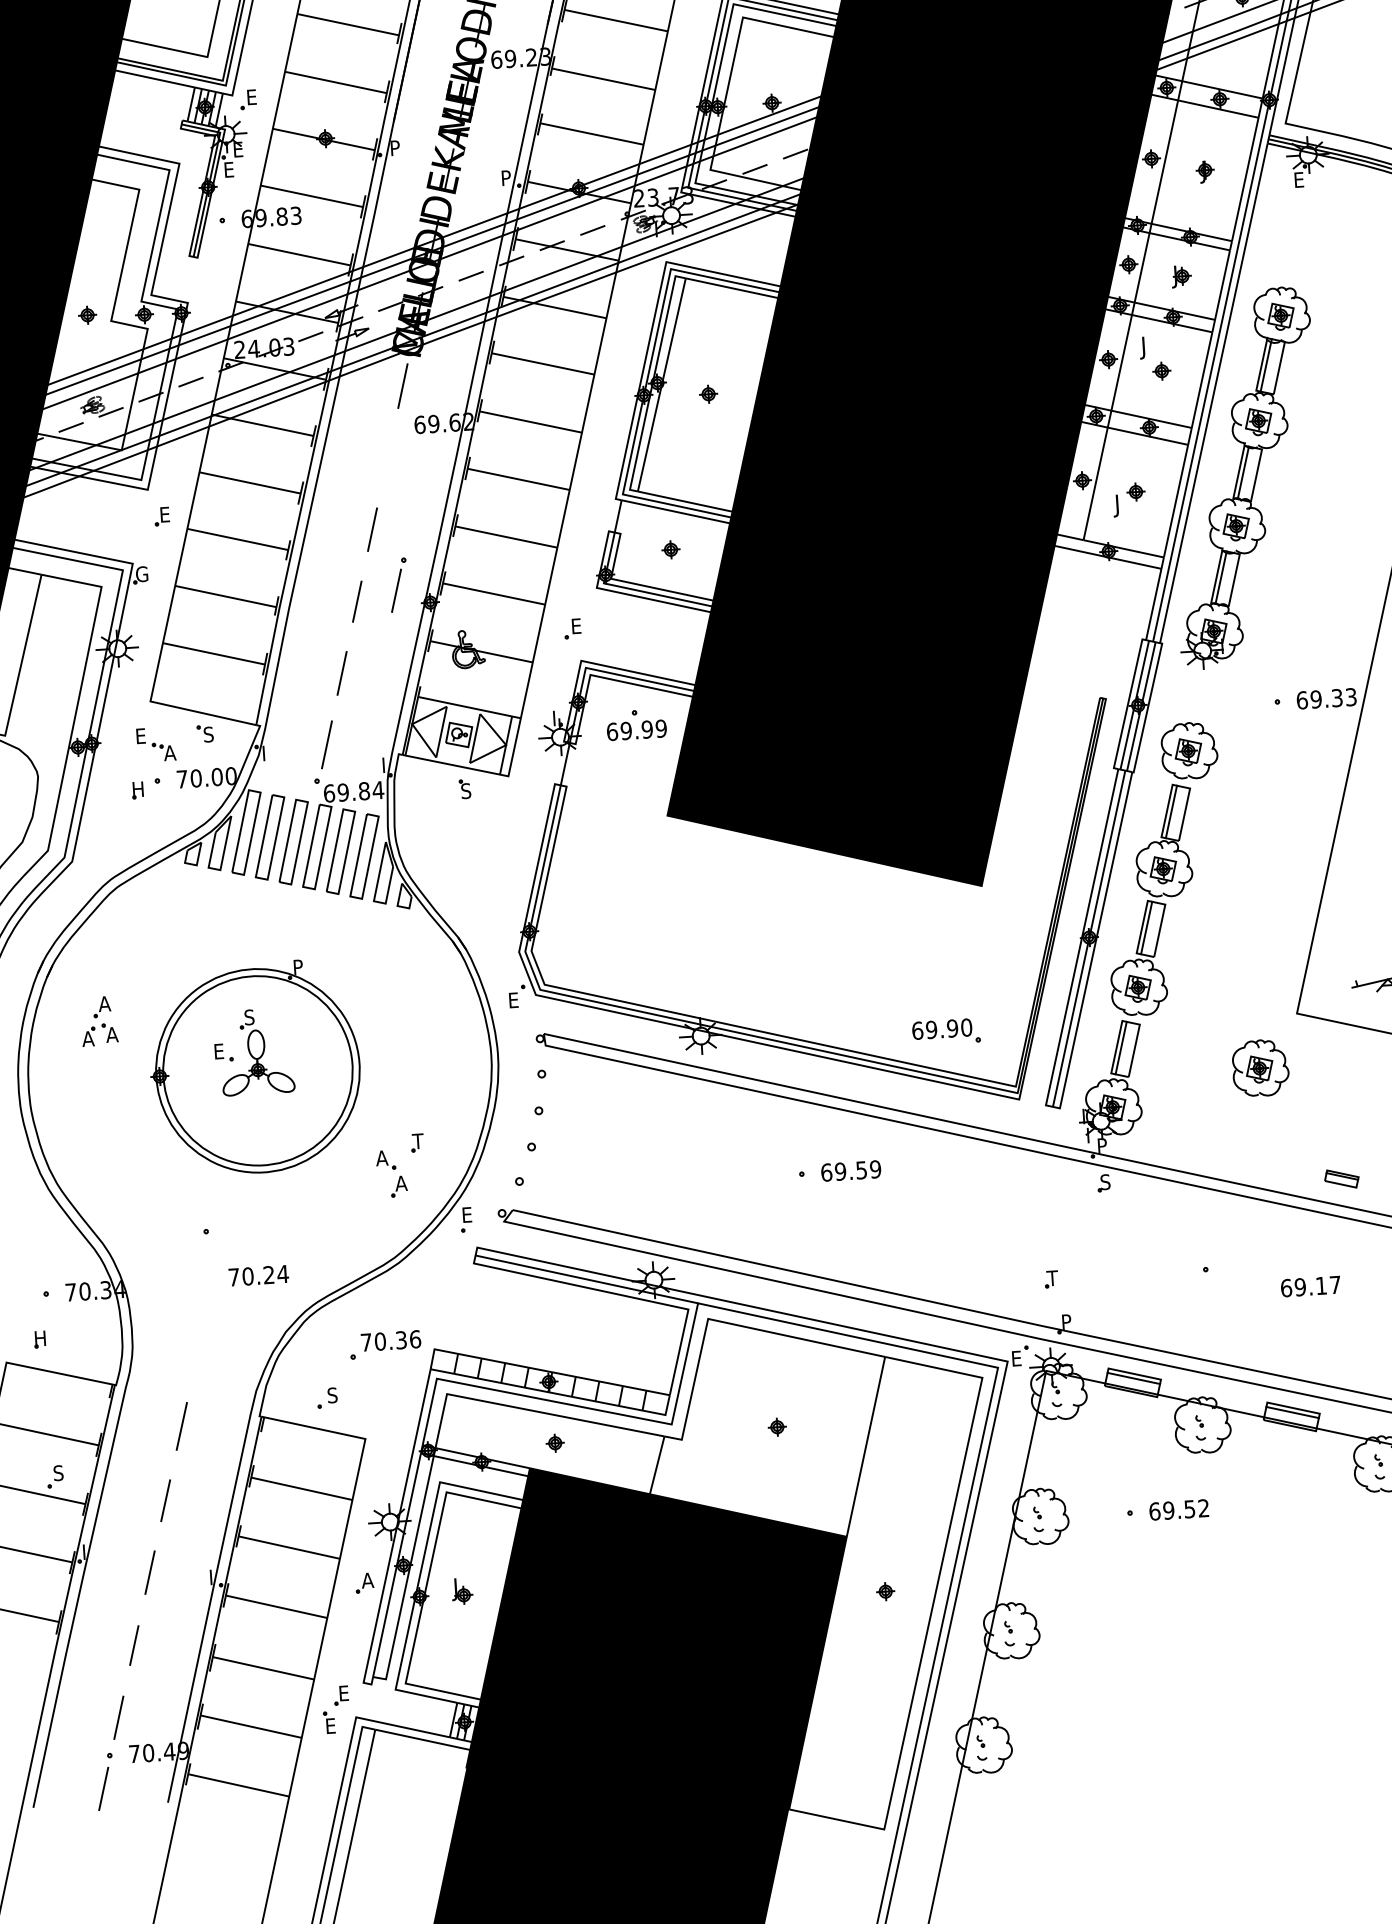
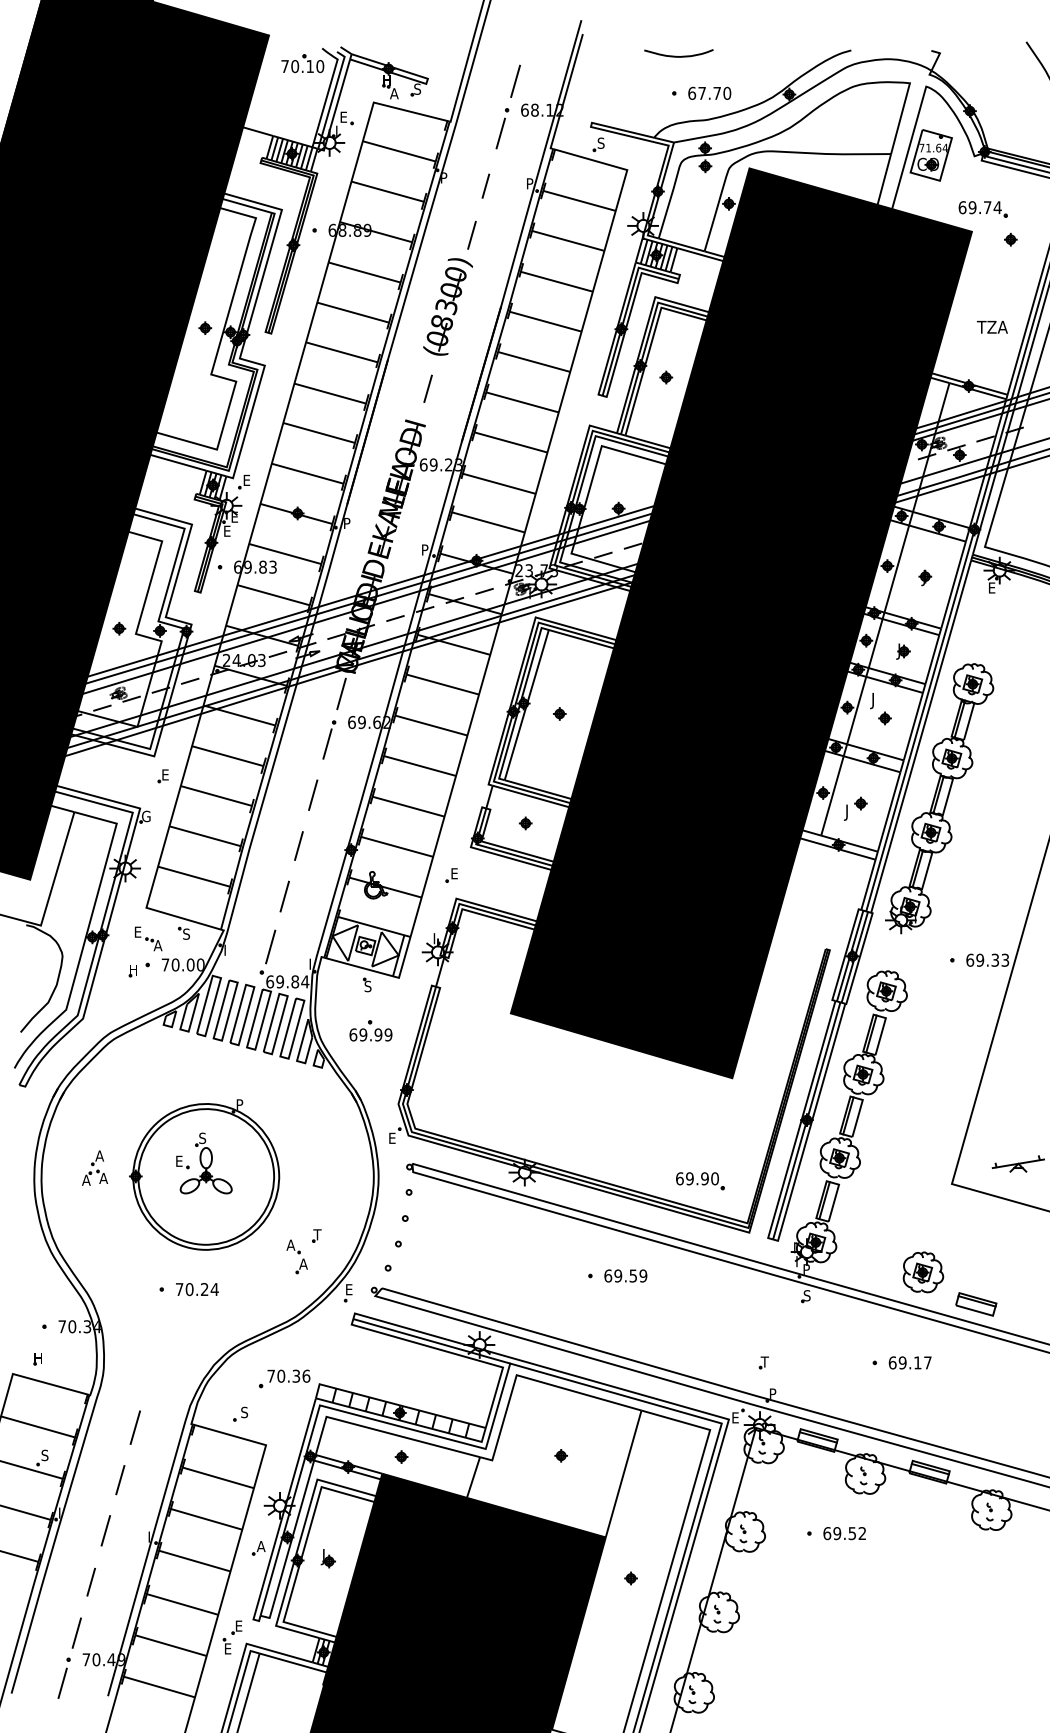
part: (398, 584) -> (329, 739), moved
part: (635, 724) -> (370, 1030), moved
part: (98, 1020) -> (94, 1167), moved
part: (1260, 1068) -> (923, 1272), moved
part: (1342, 1179) -> (976, 1304), size x1.67
text: (258, 1275) -> (197, 1289), moved
text: (1309, 1286) -> (909, 1362), moved

